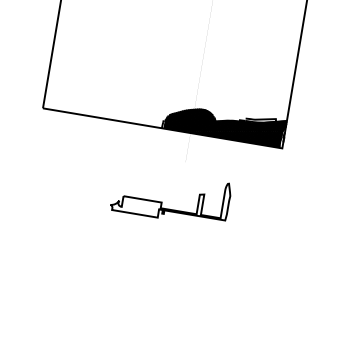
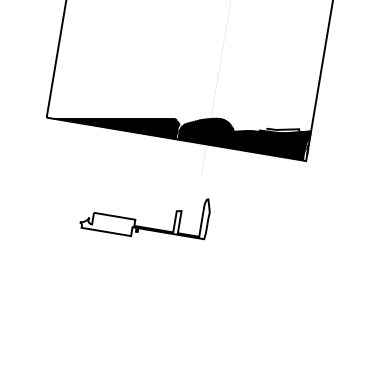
hatch: (106, 118) -> (115, 128), added
part: (170, 208) -> (144, 226), moved

